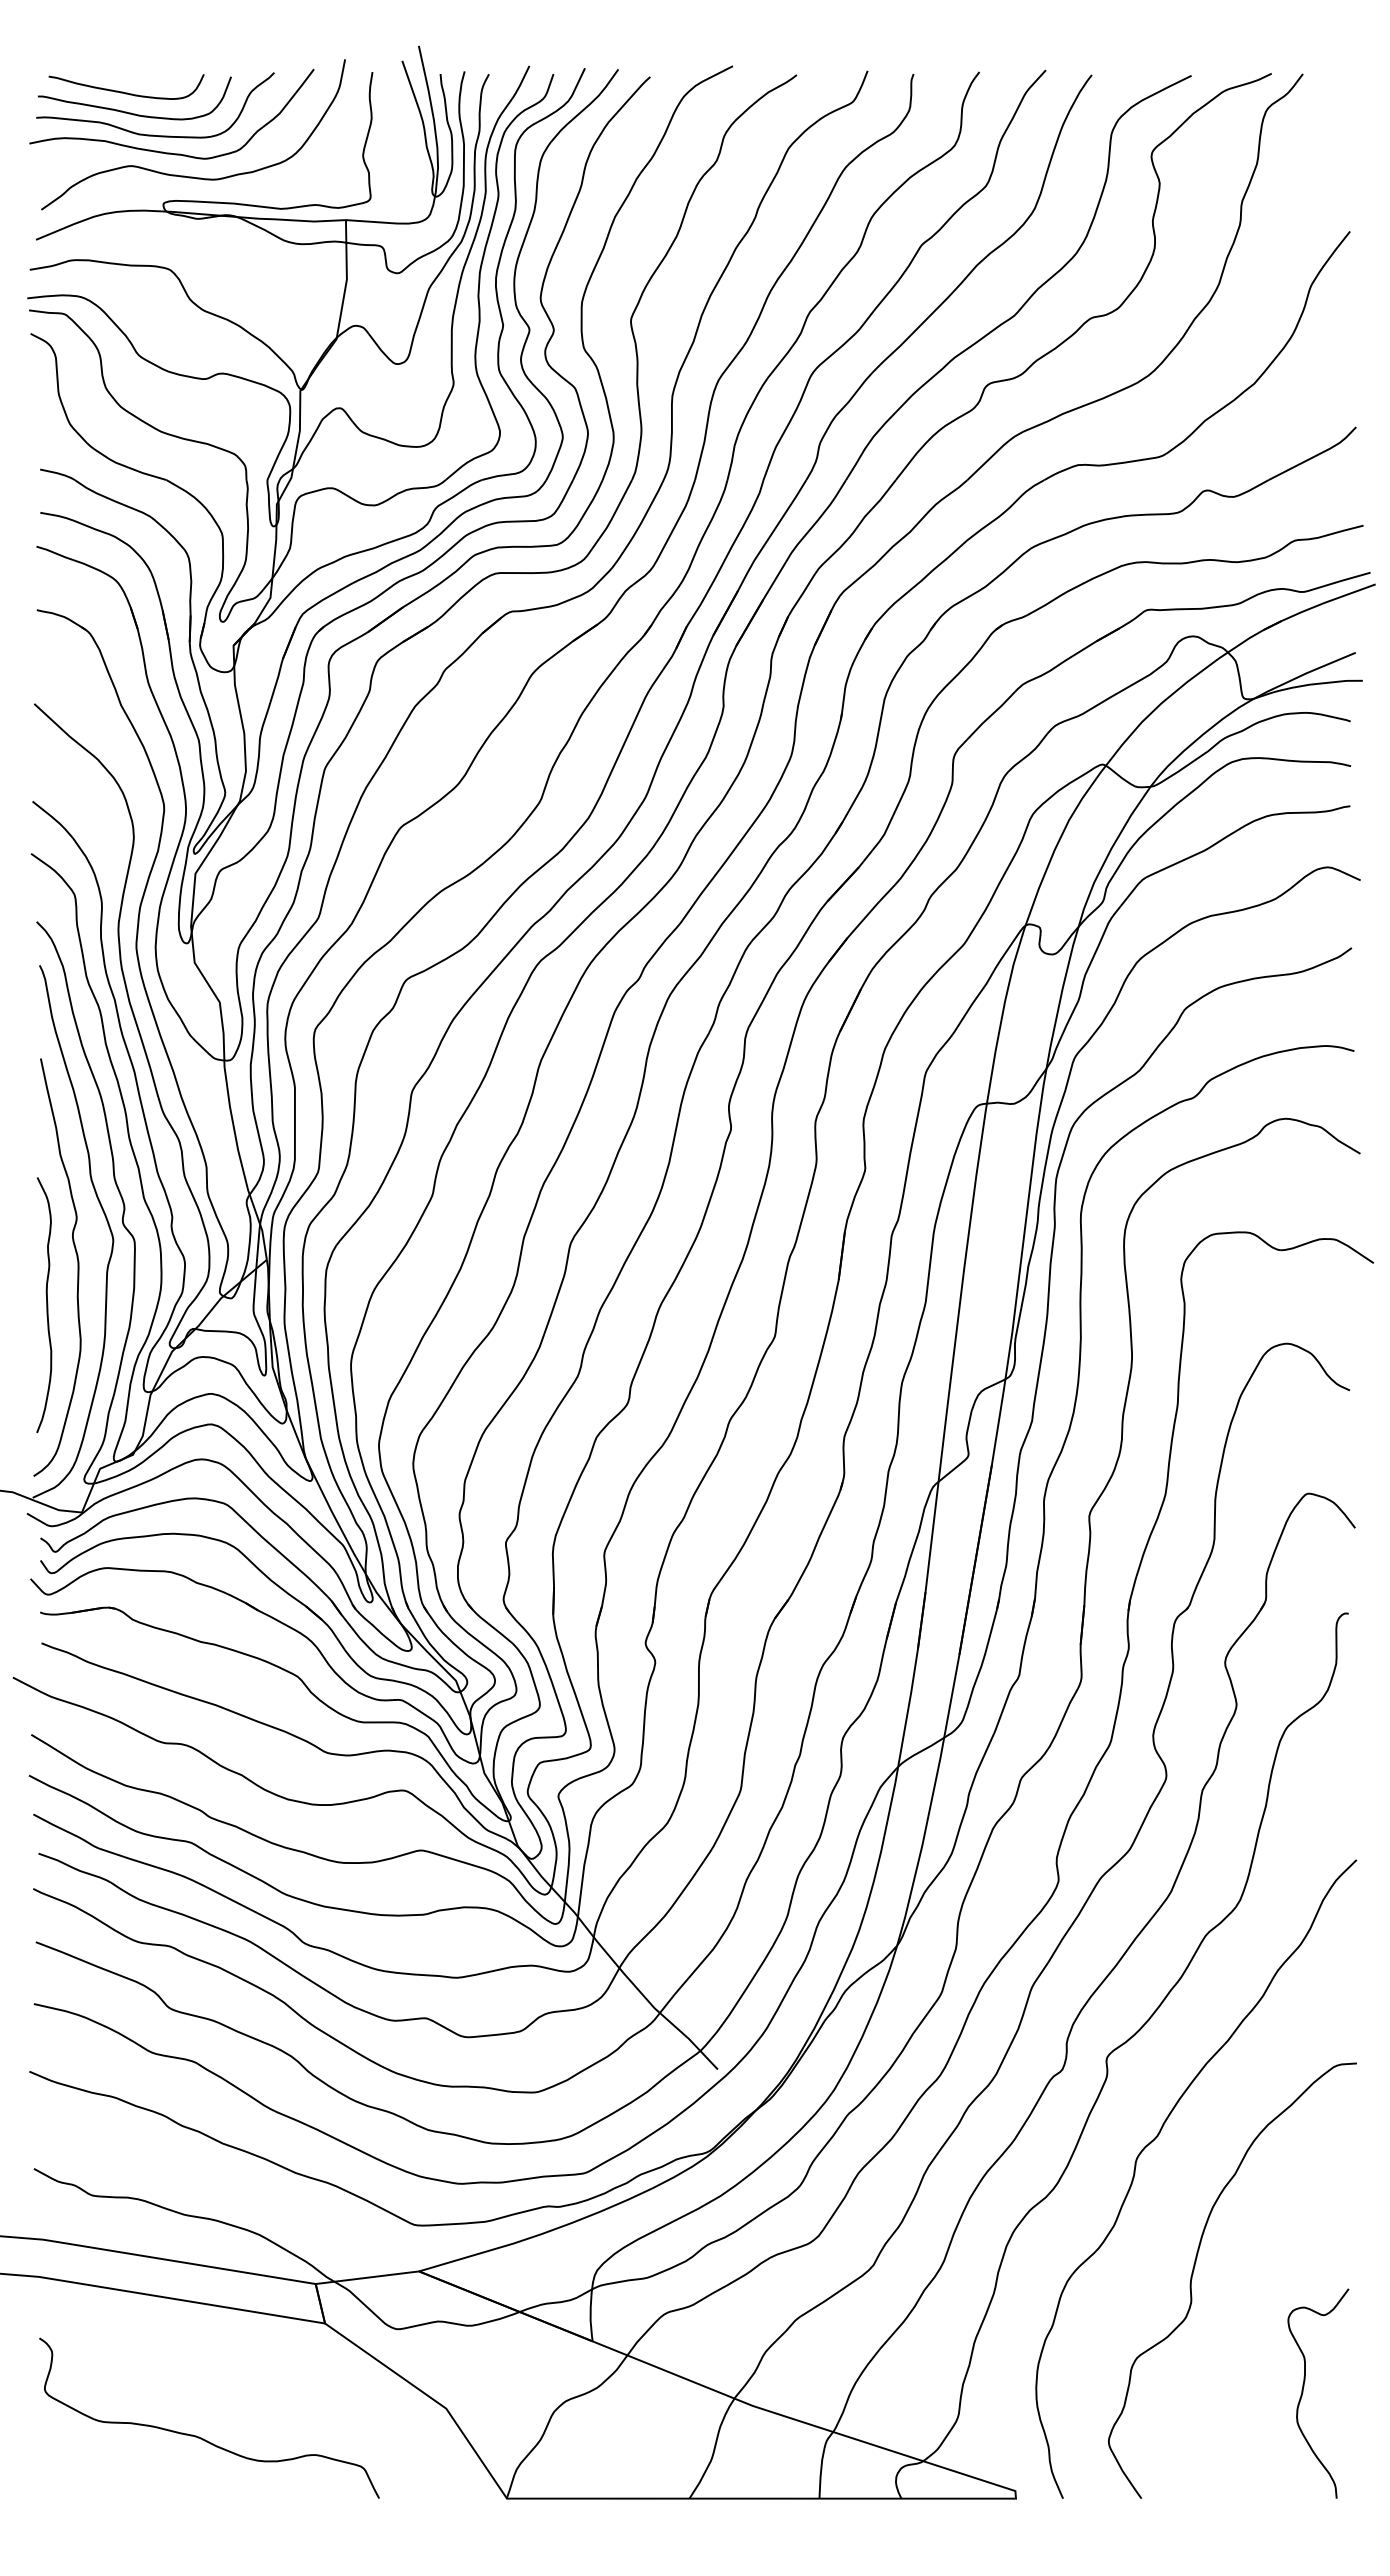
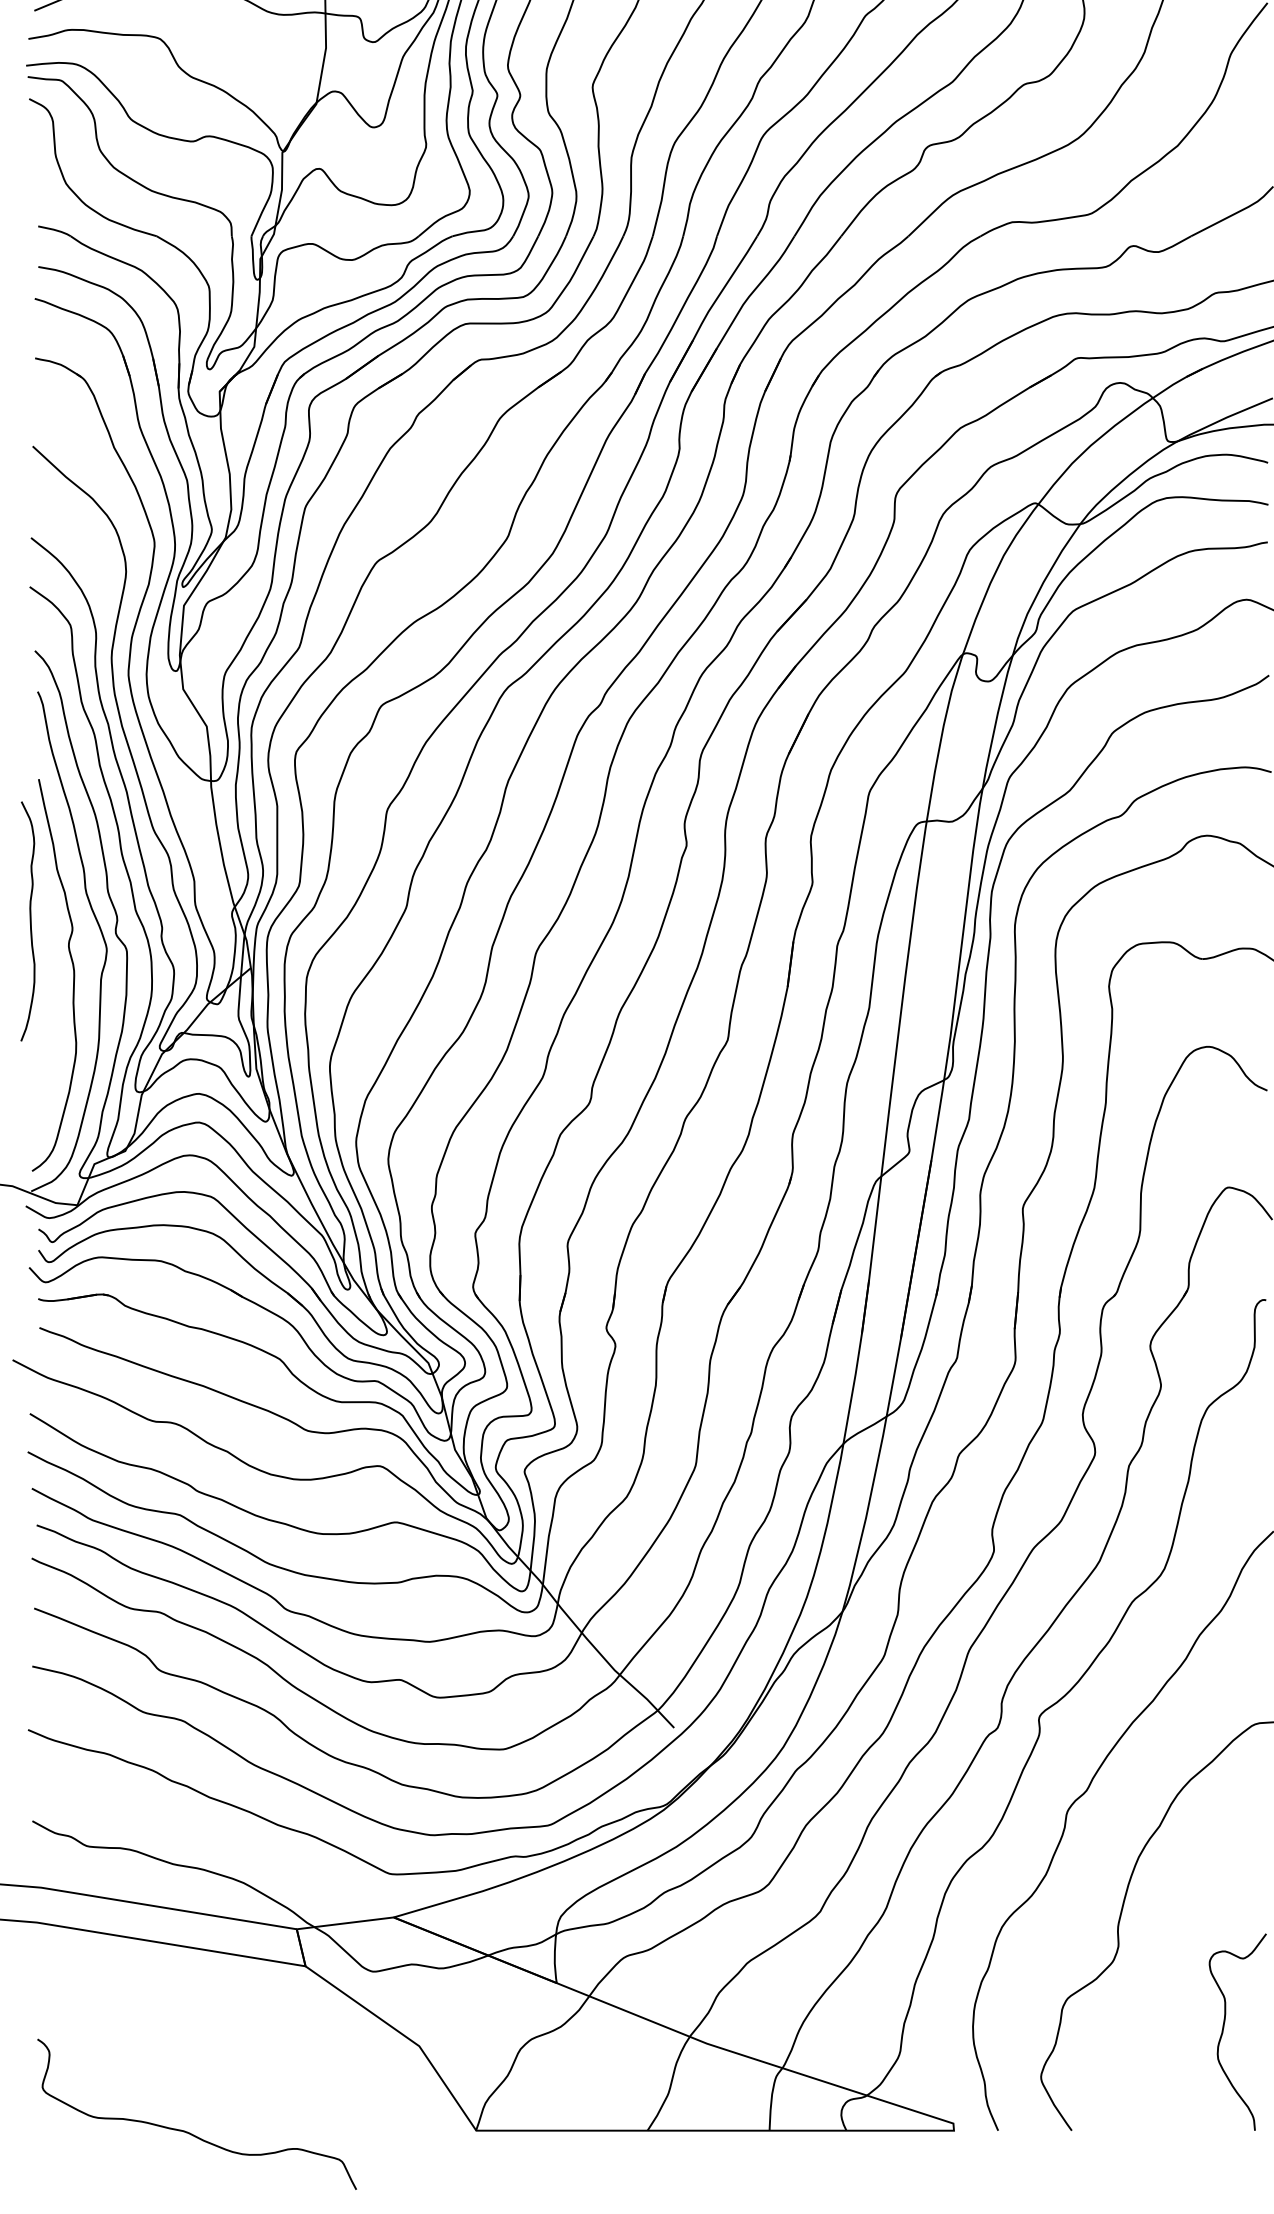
curve: (46, 1305) -> (30, 921), moved
curve: (199, 2436) -> (187, 2131), moved

